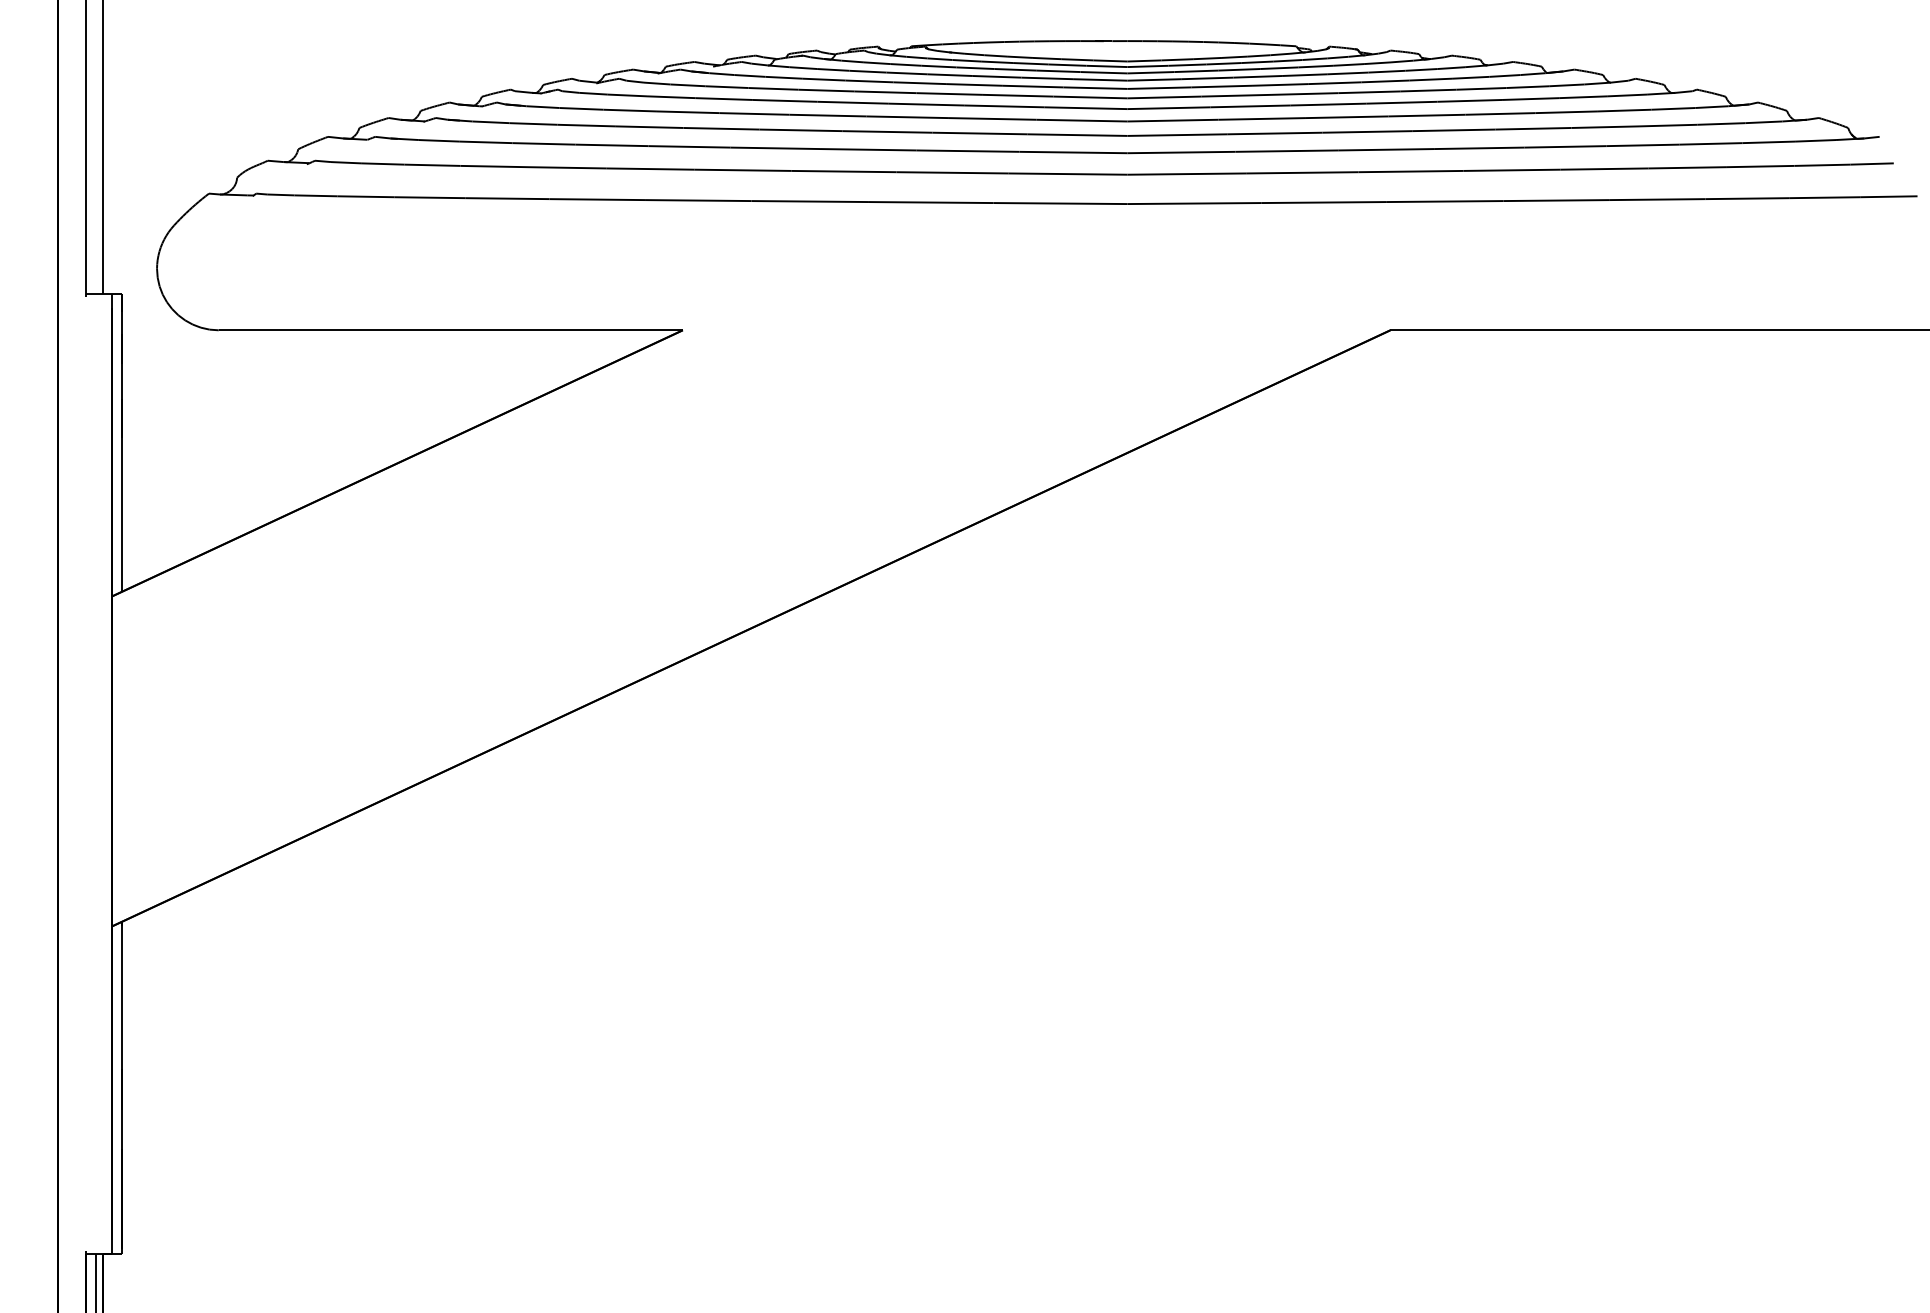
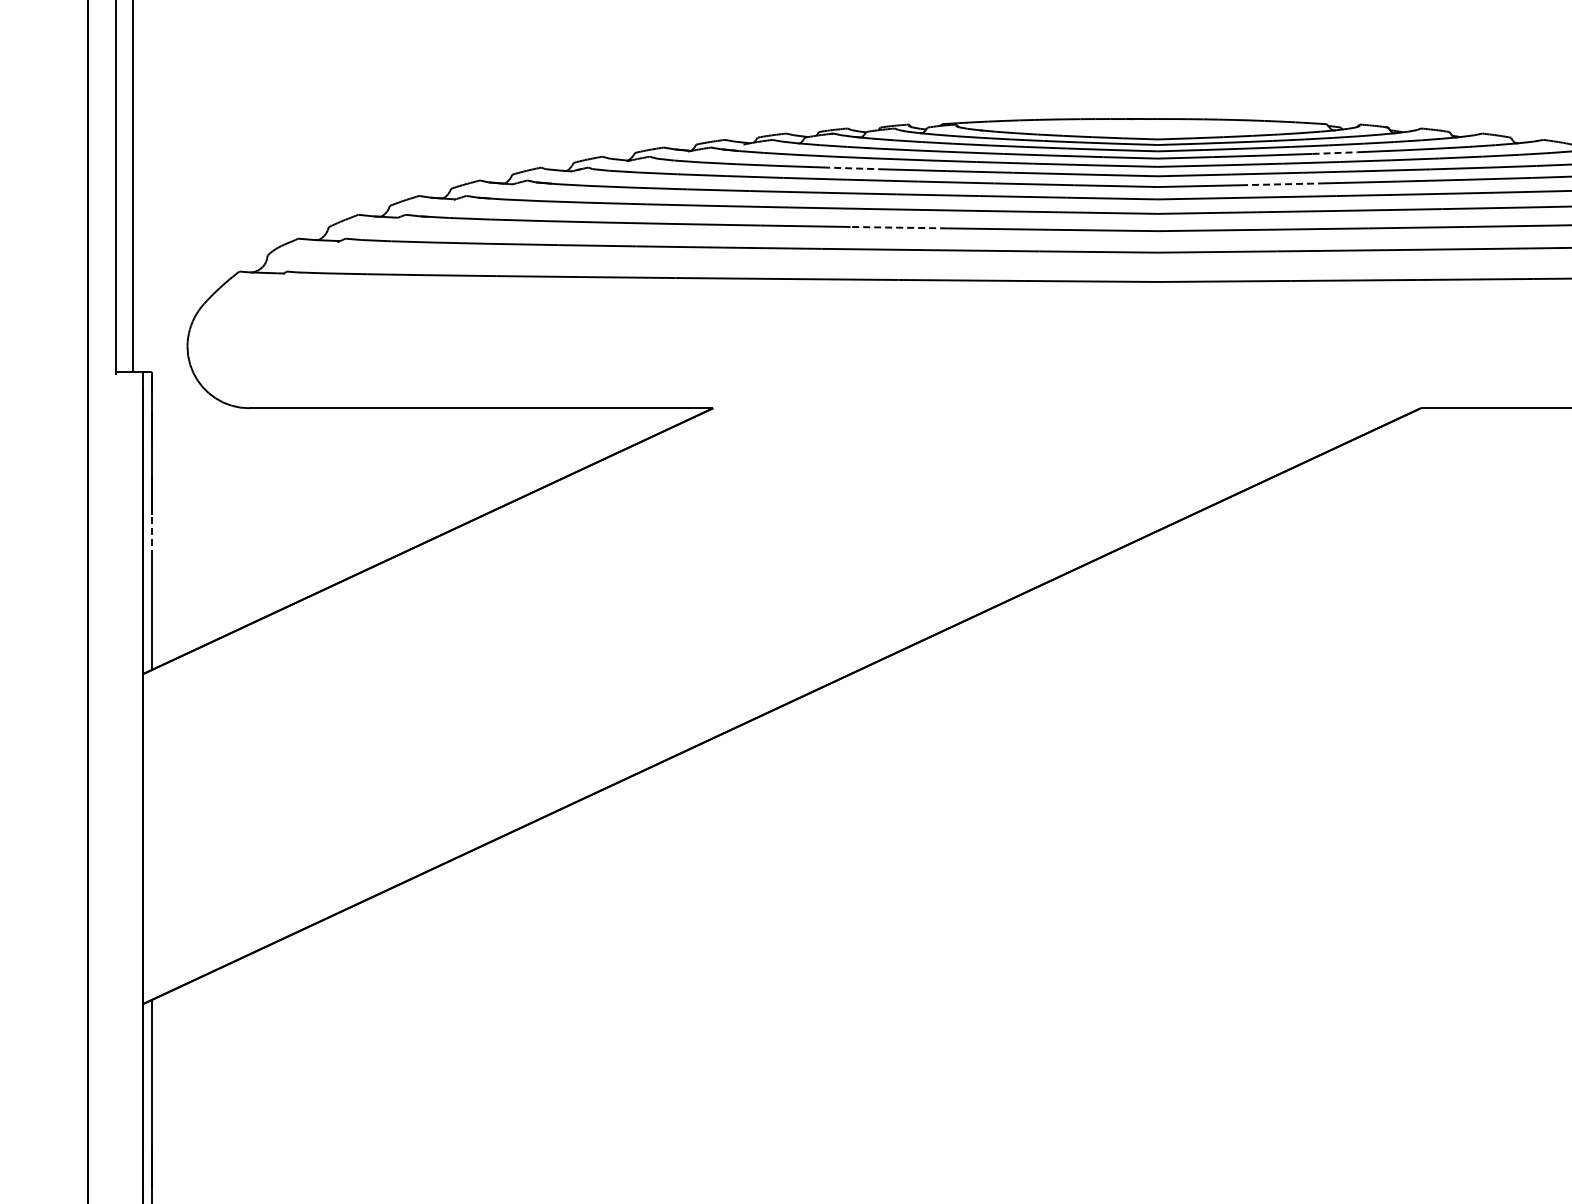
line: (1304, 75) -> (1334, 153), solid -> dashed
line: (826, 90) -> (856, 168), solid -> dashed
line: (1251, 106) -> (1281, 184), solid -> dashed
line: (867, 149) -> (897, 227), solid -> dashed
line: (121, 458) -> (151, 536), solid -> dashed

